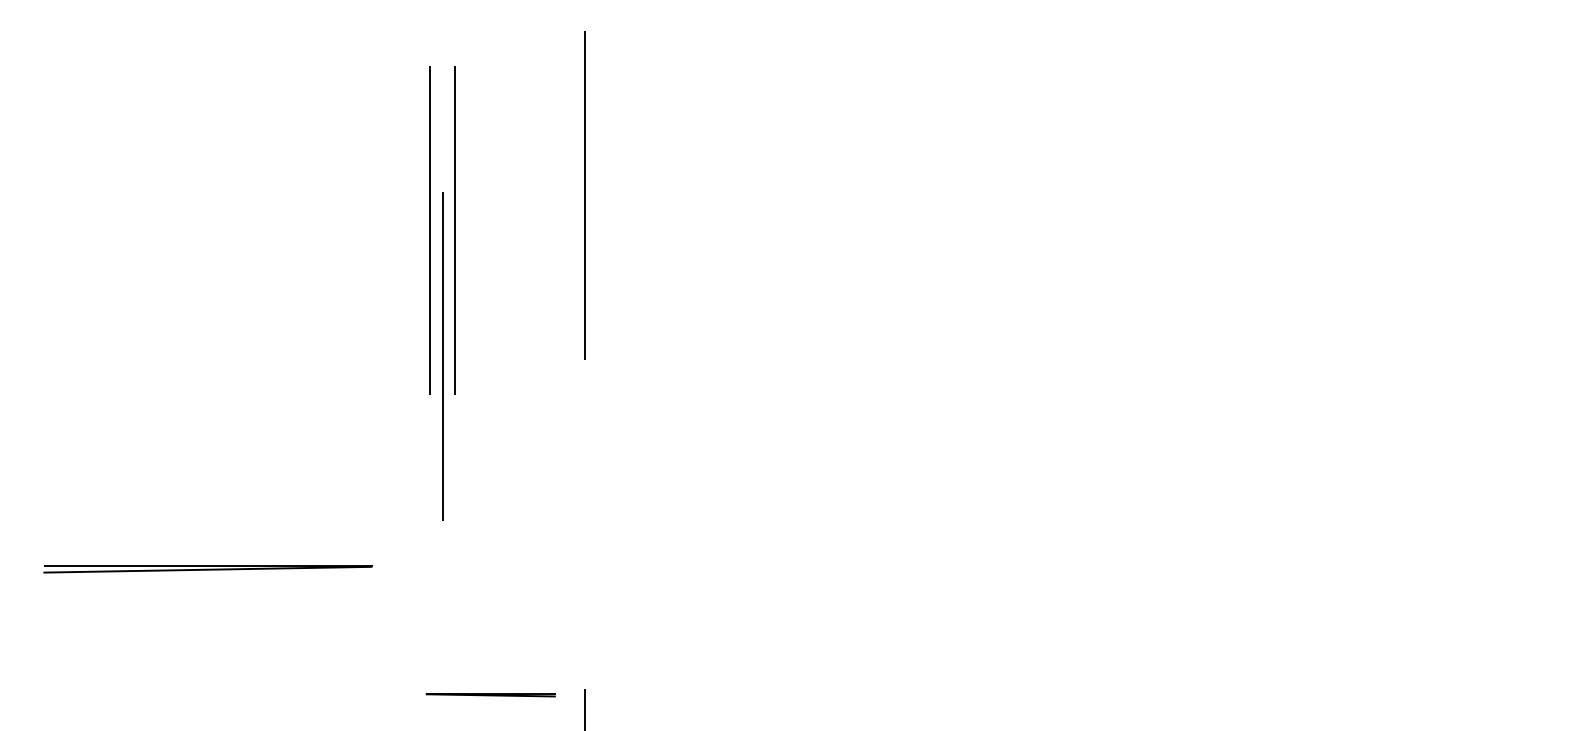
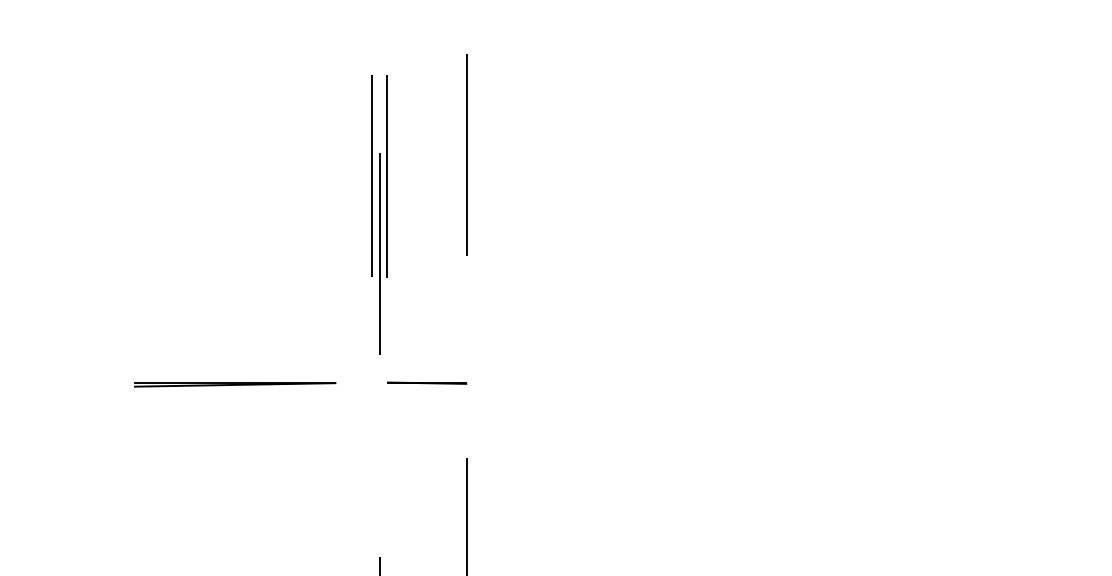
line: (491, 694) -> (427, 382), moved

